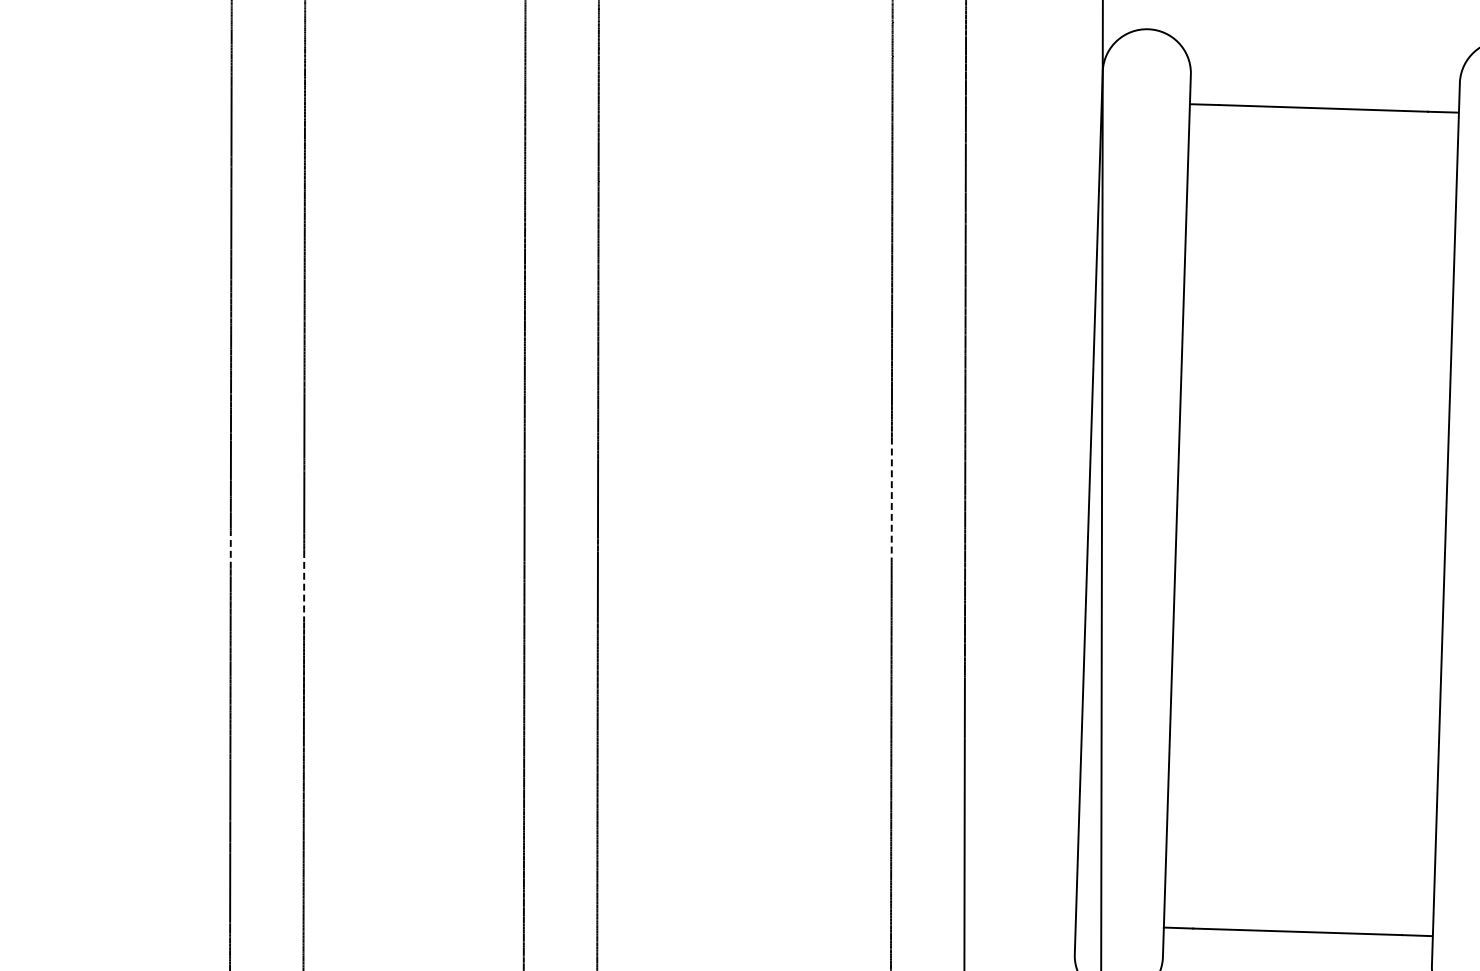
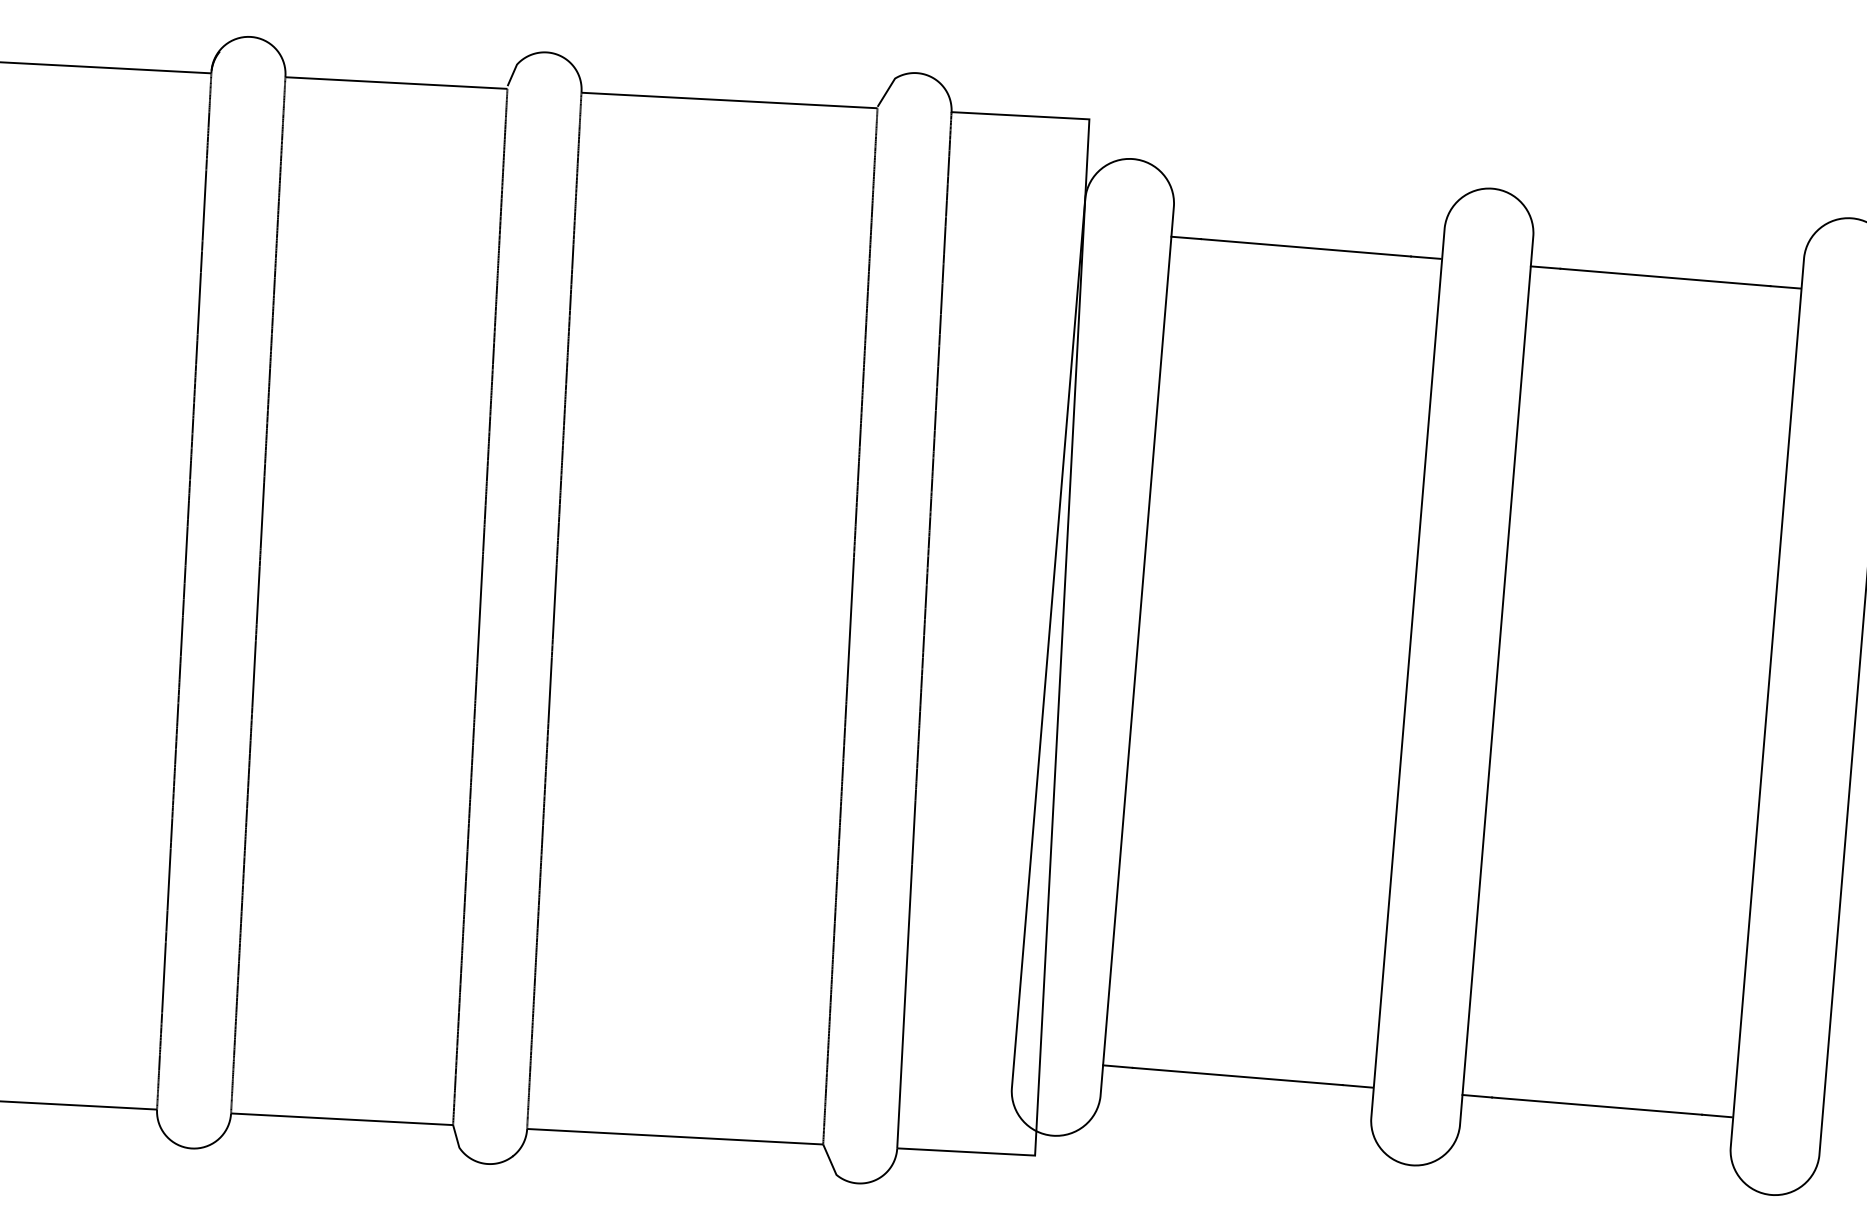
line: (891, 500) -> (850, 620), dashed -> solid
line: (230, 549) -> (181, 636), dashed -> solid
line: (304, 583) -> (254, 674), dashed -> solid

